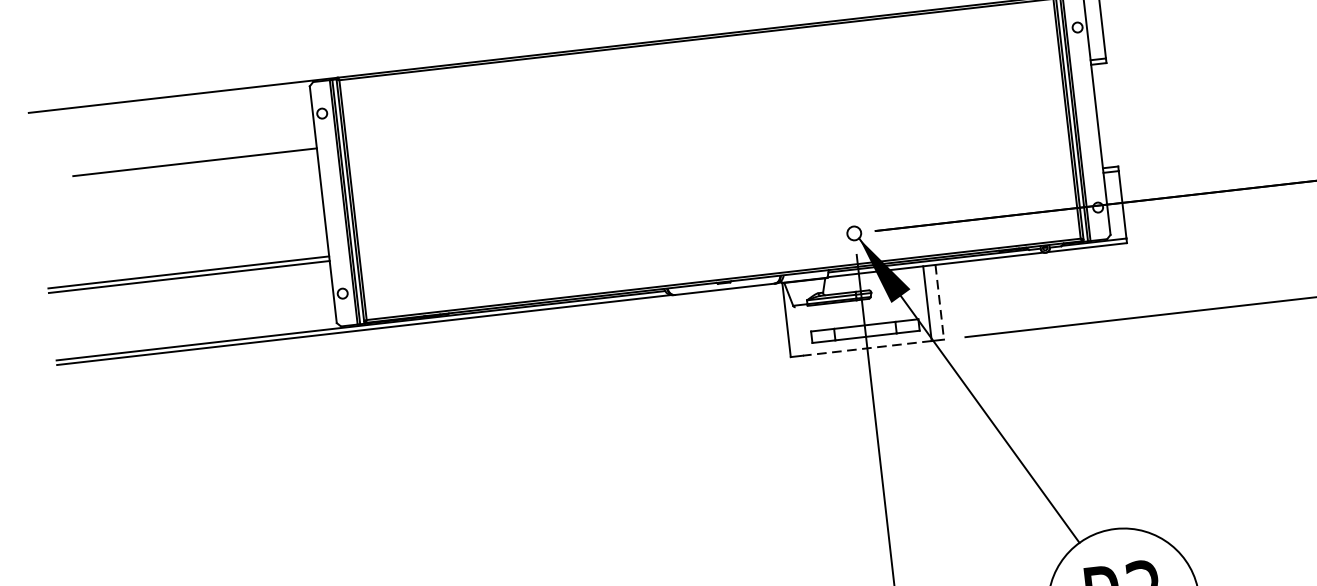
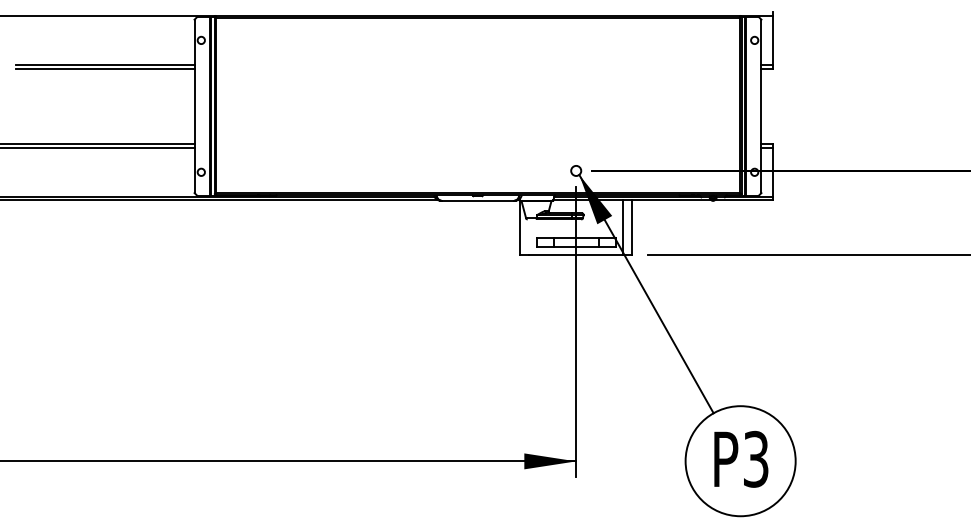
line: (195, 166) -> (105, 68), added
line: (940, 303) -> (632, 228), dashed -> solid
line: (866, 348) -> (575, 255), dashed -> solid

